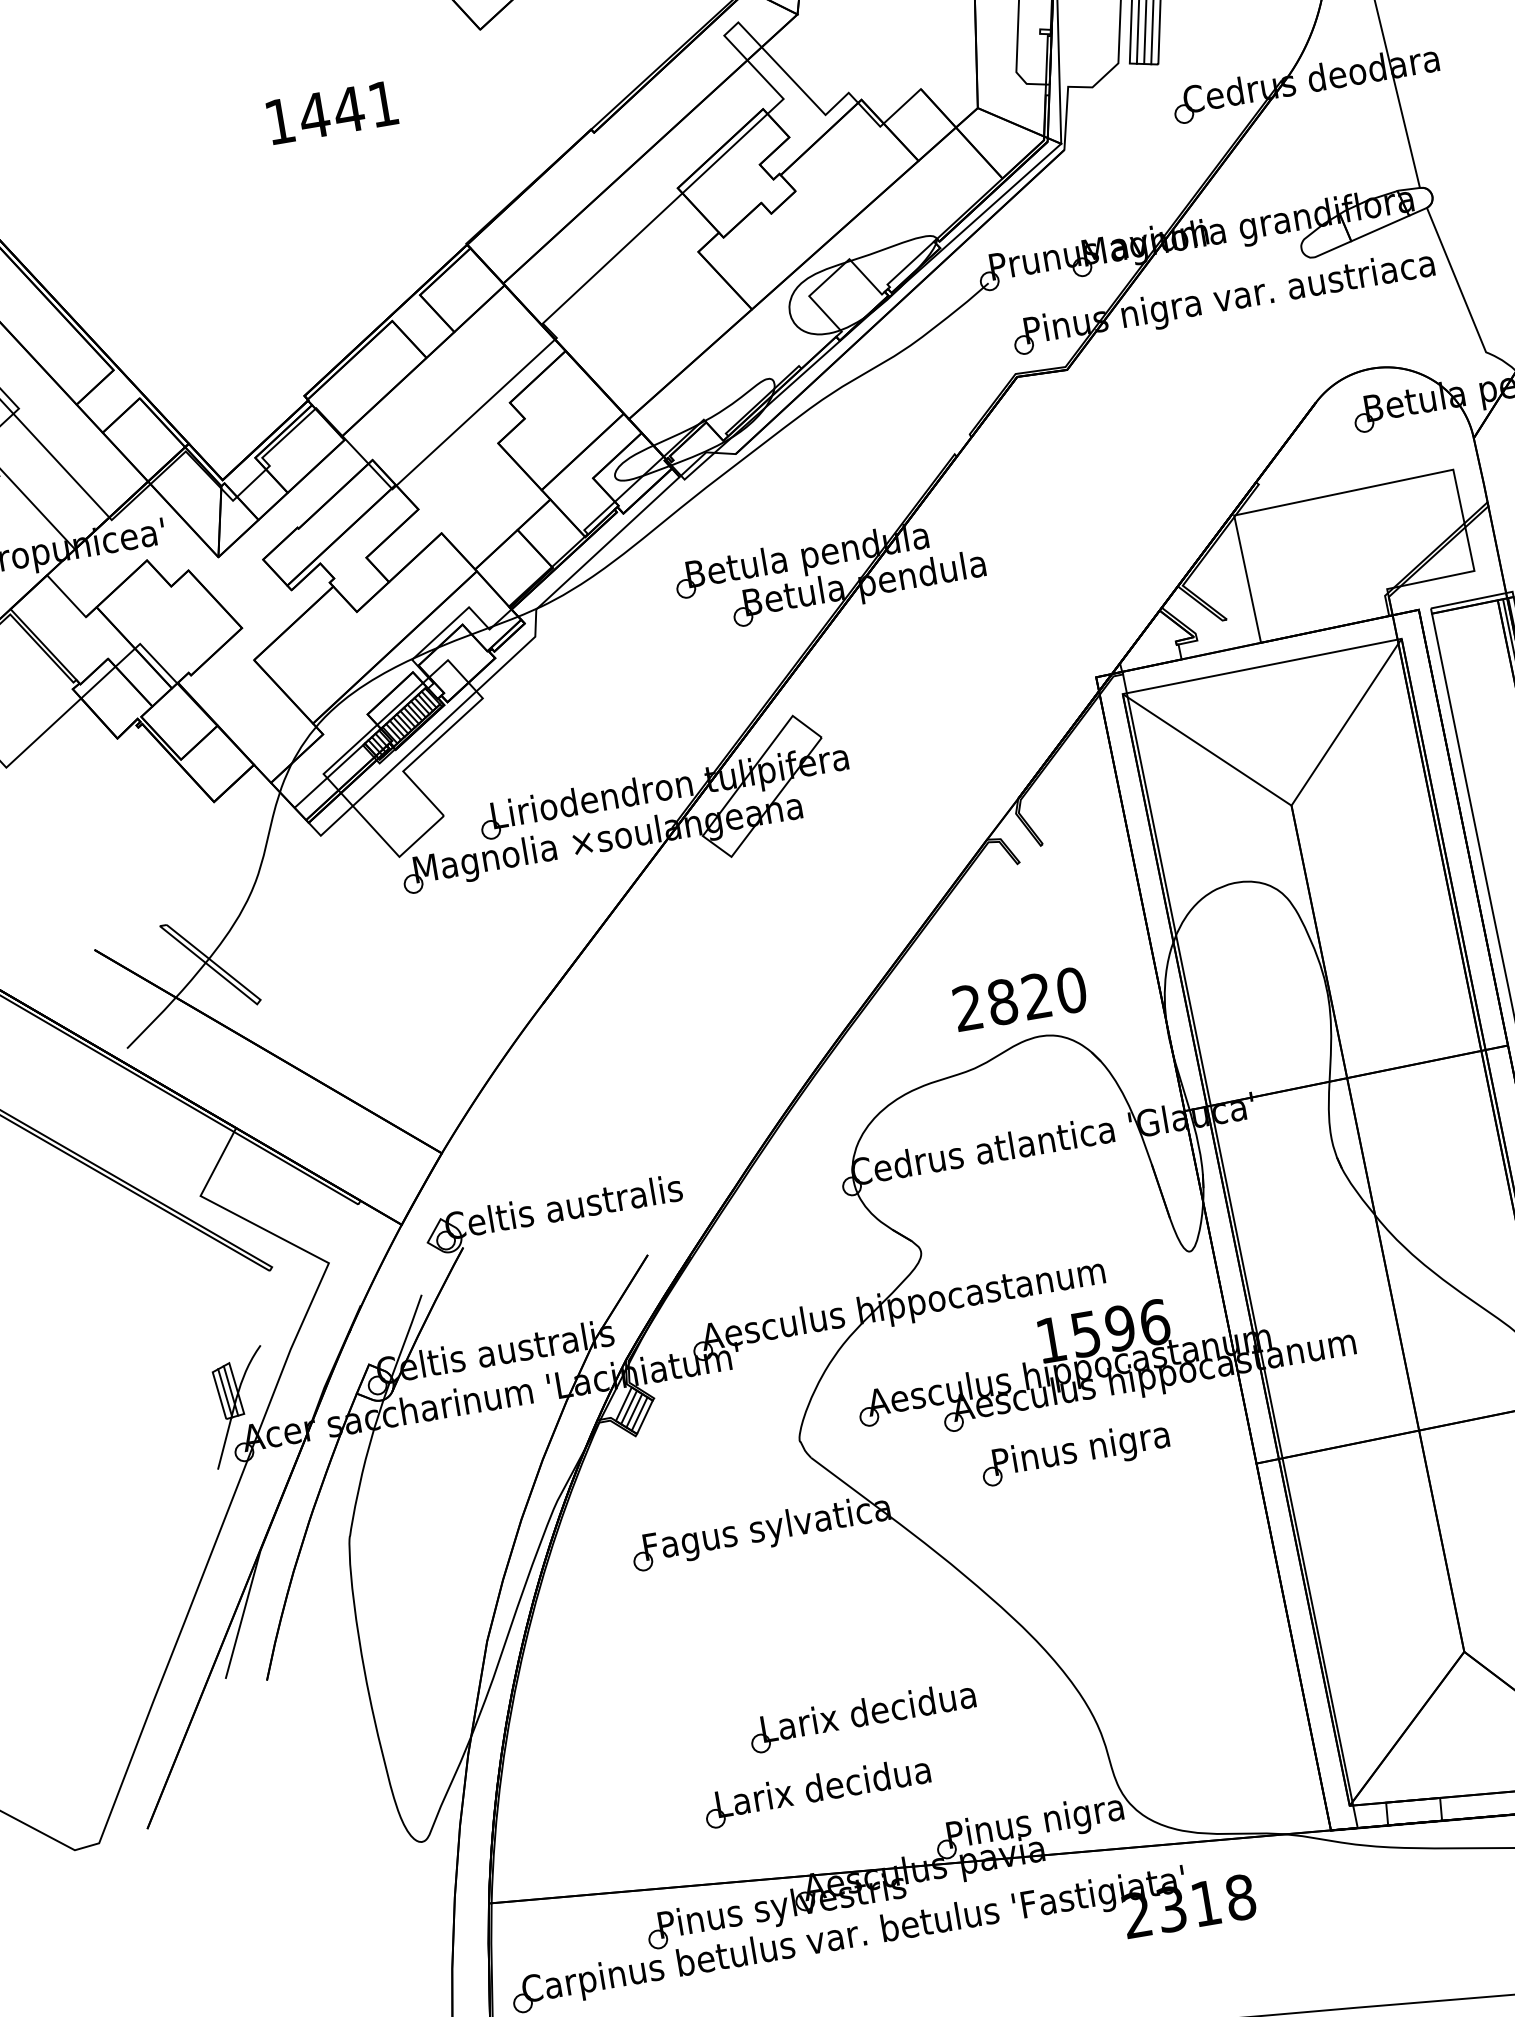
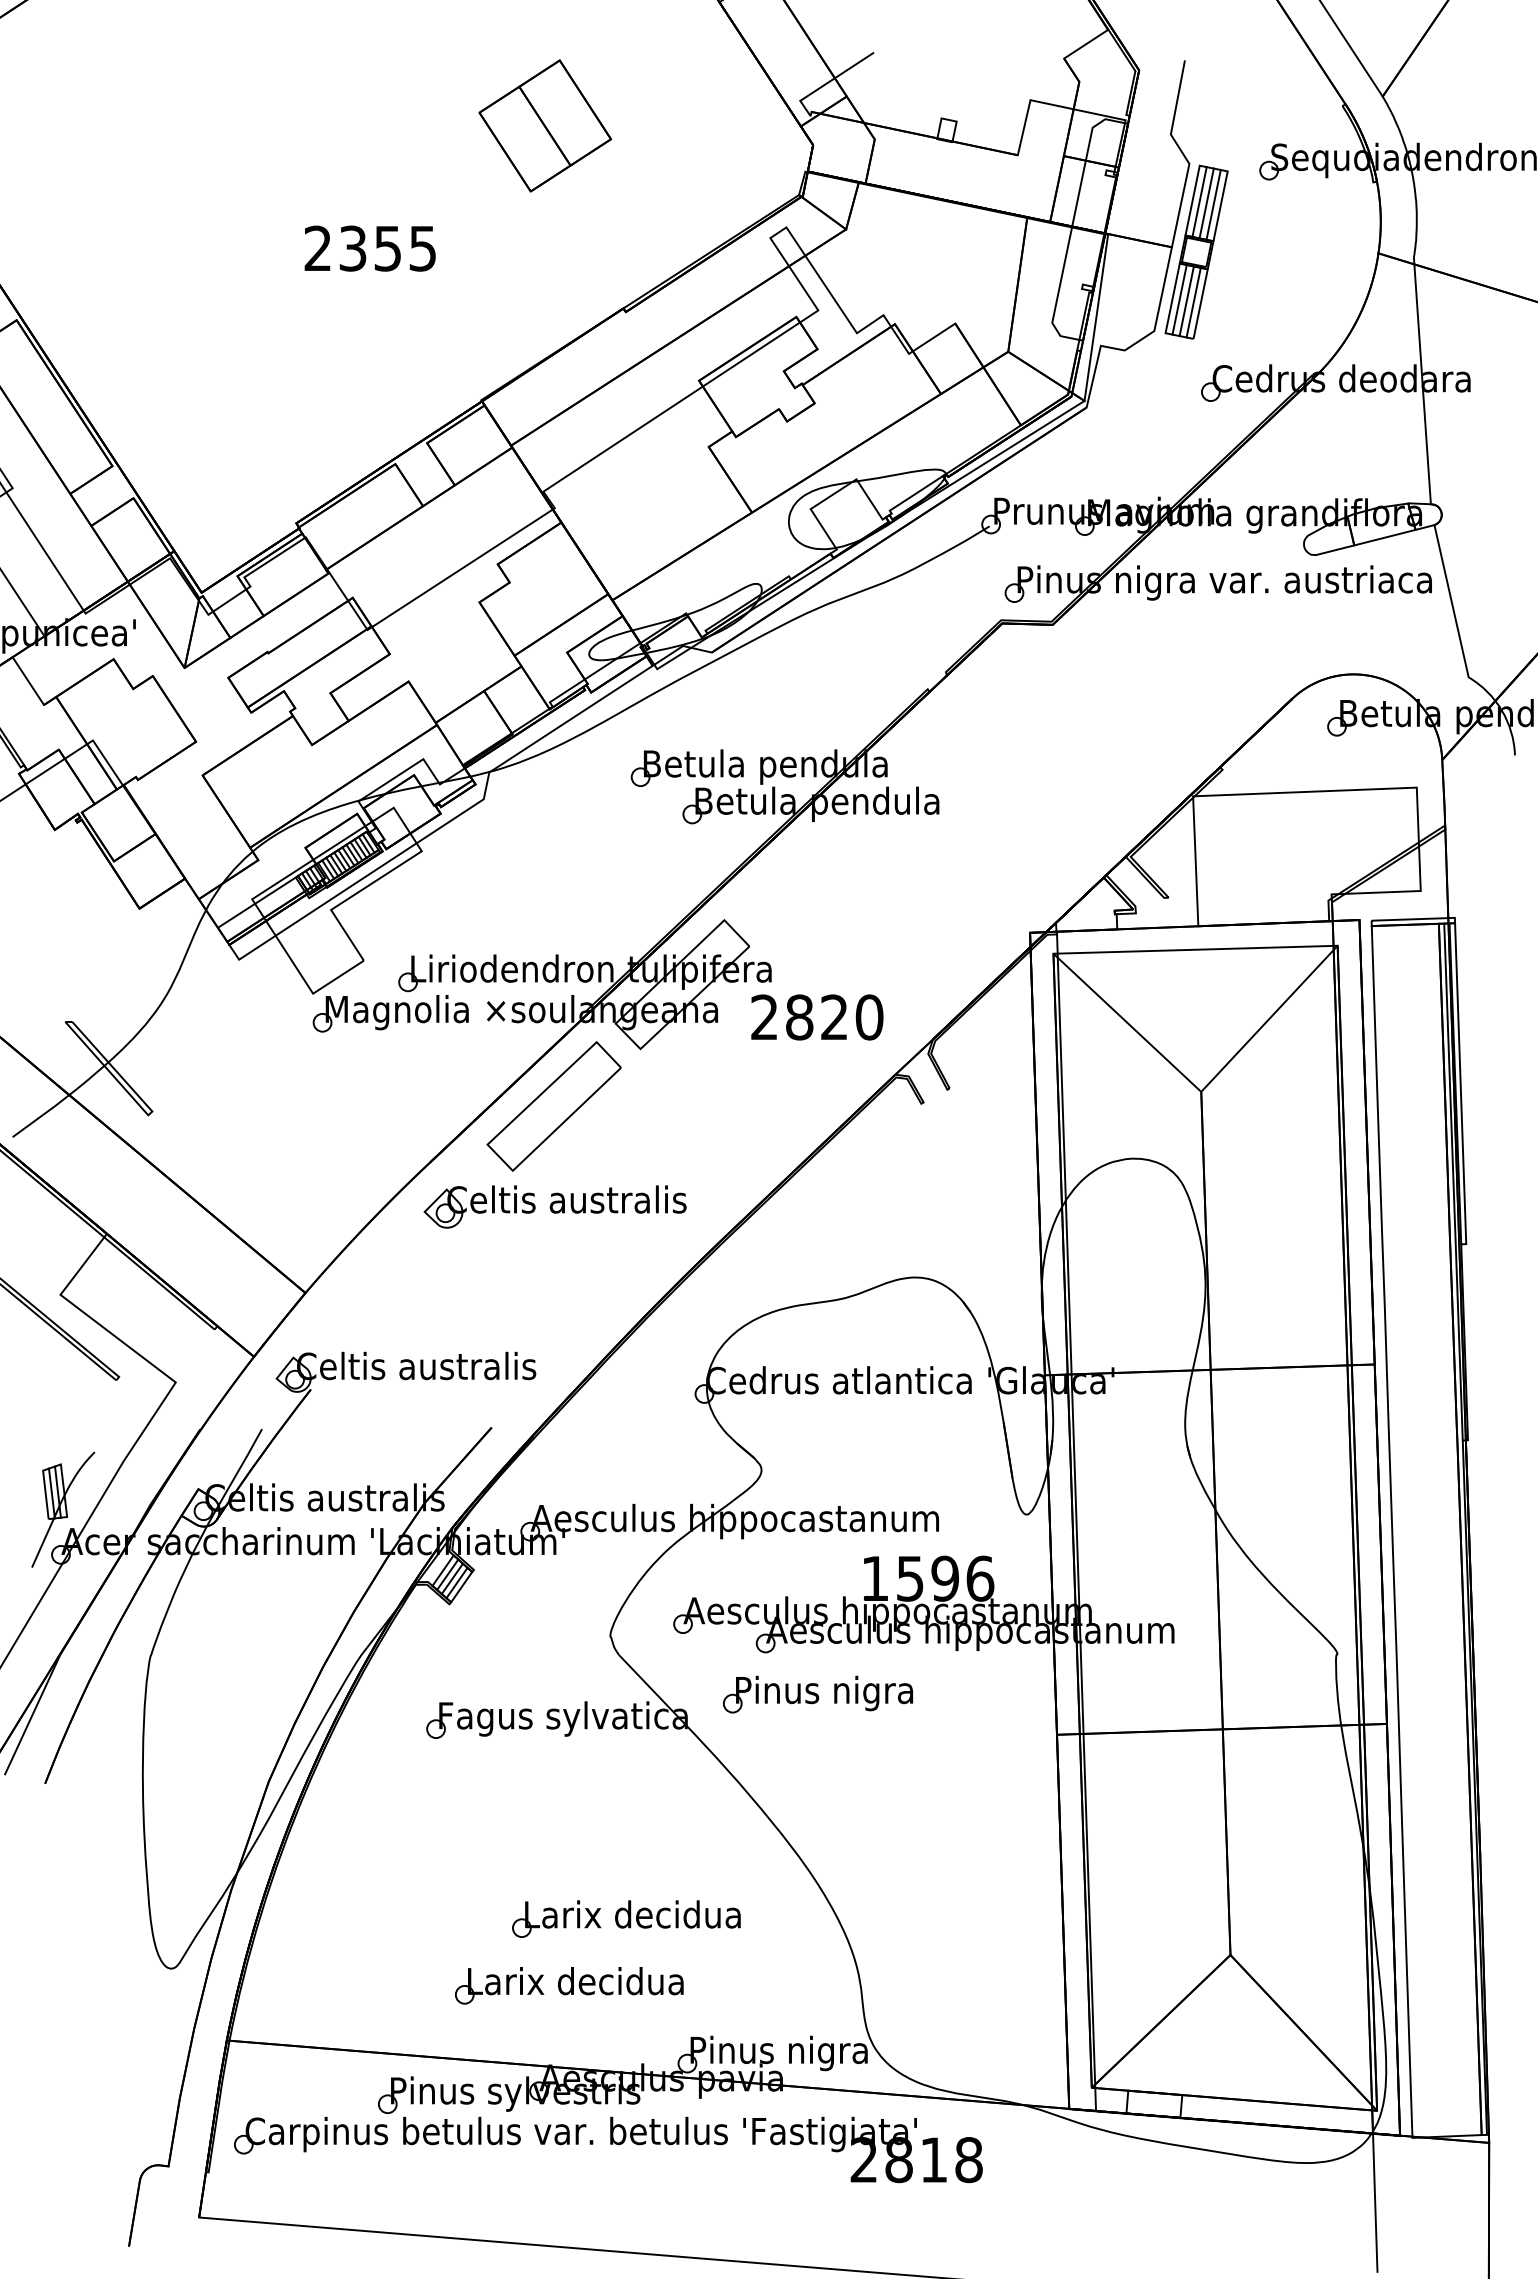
text: (330, 112) -> (369, 248), 1441 -> 2355
part: (655, 928) -> (553, 1106), added
text: (1020, 999) -> (817, 1017), moved
part: (672, 1026) -> (554, 1206), added
part: (1074, 1453) -> (817, 1694), moved
text: (1171, 1909) -> (898, 2160), 2318 -> 2818

